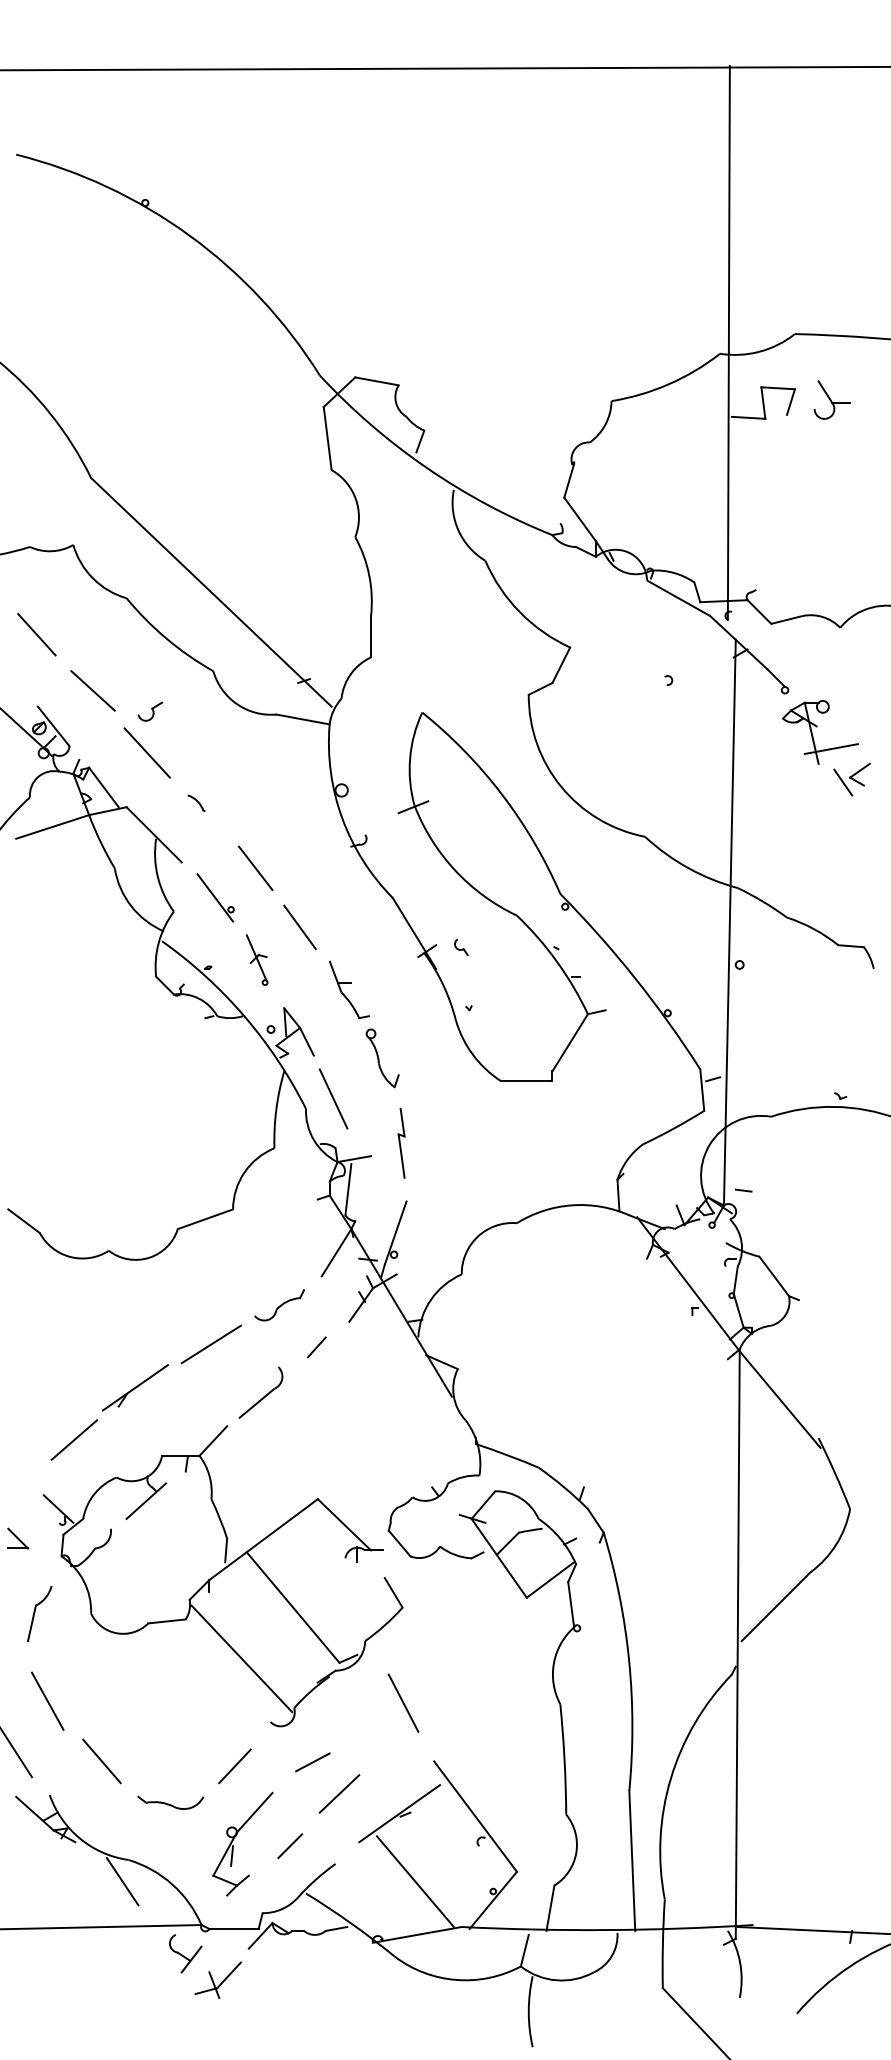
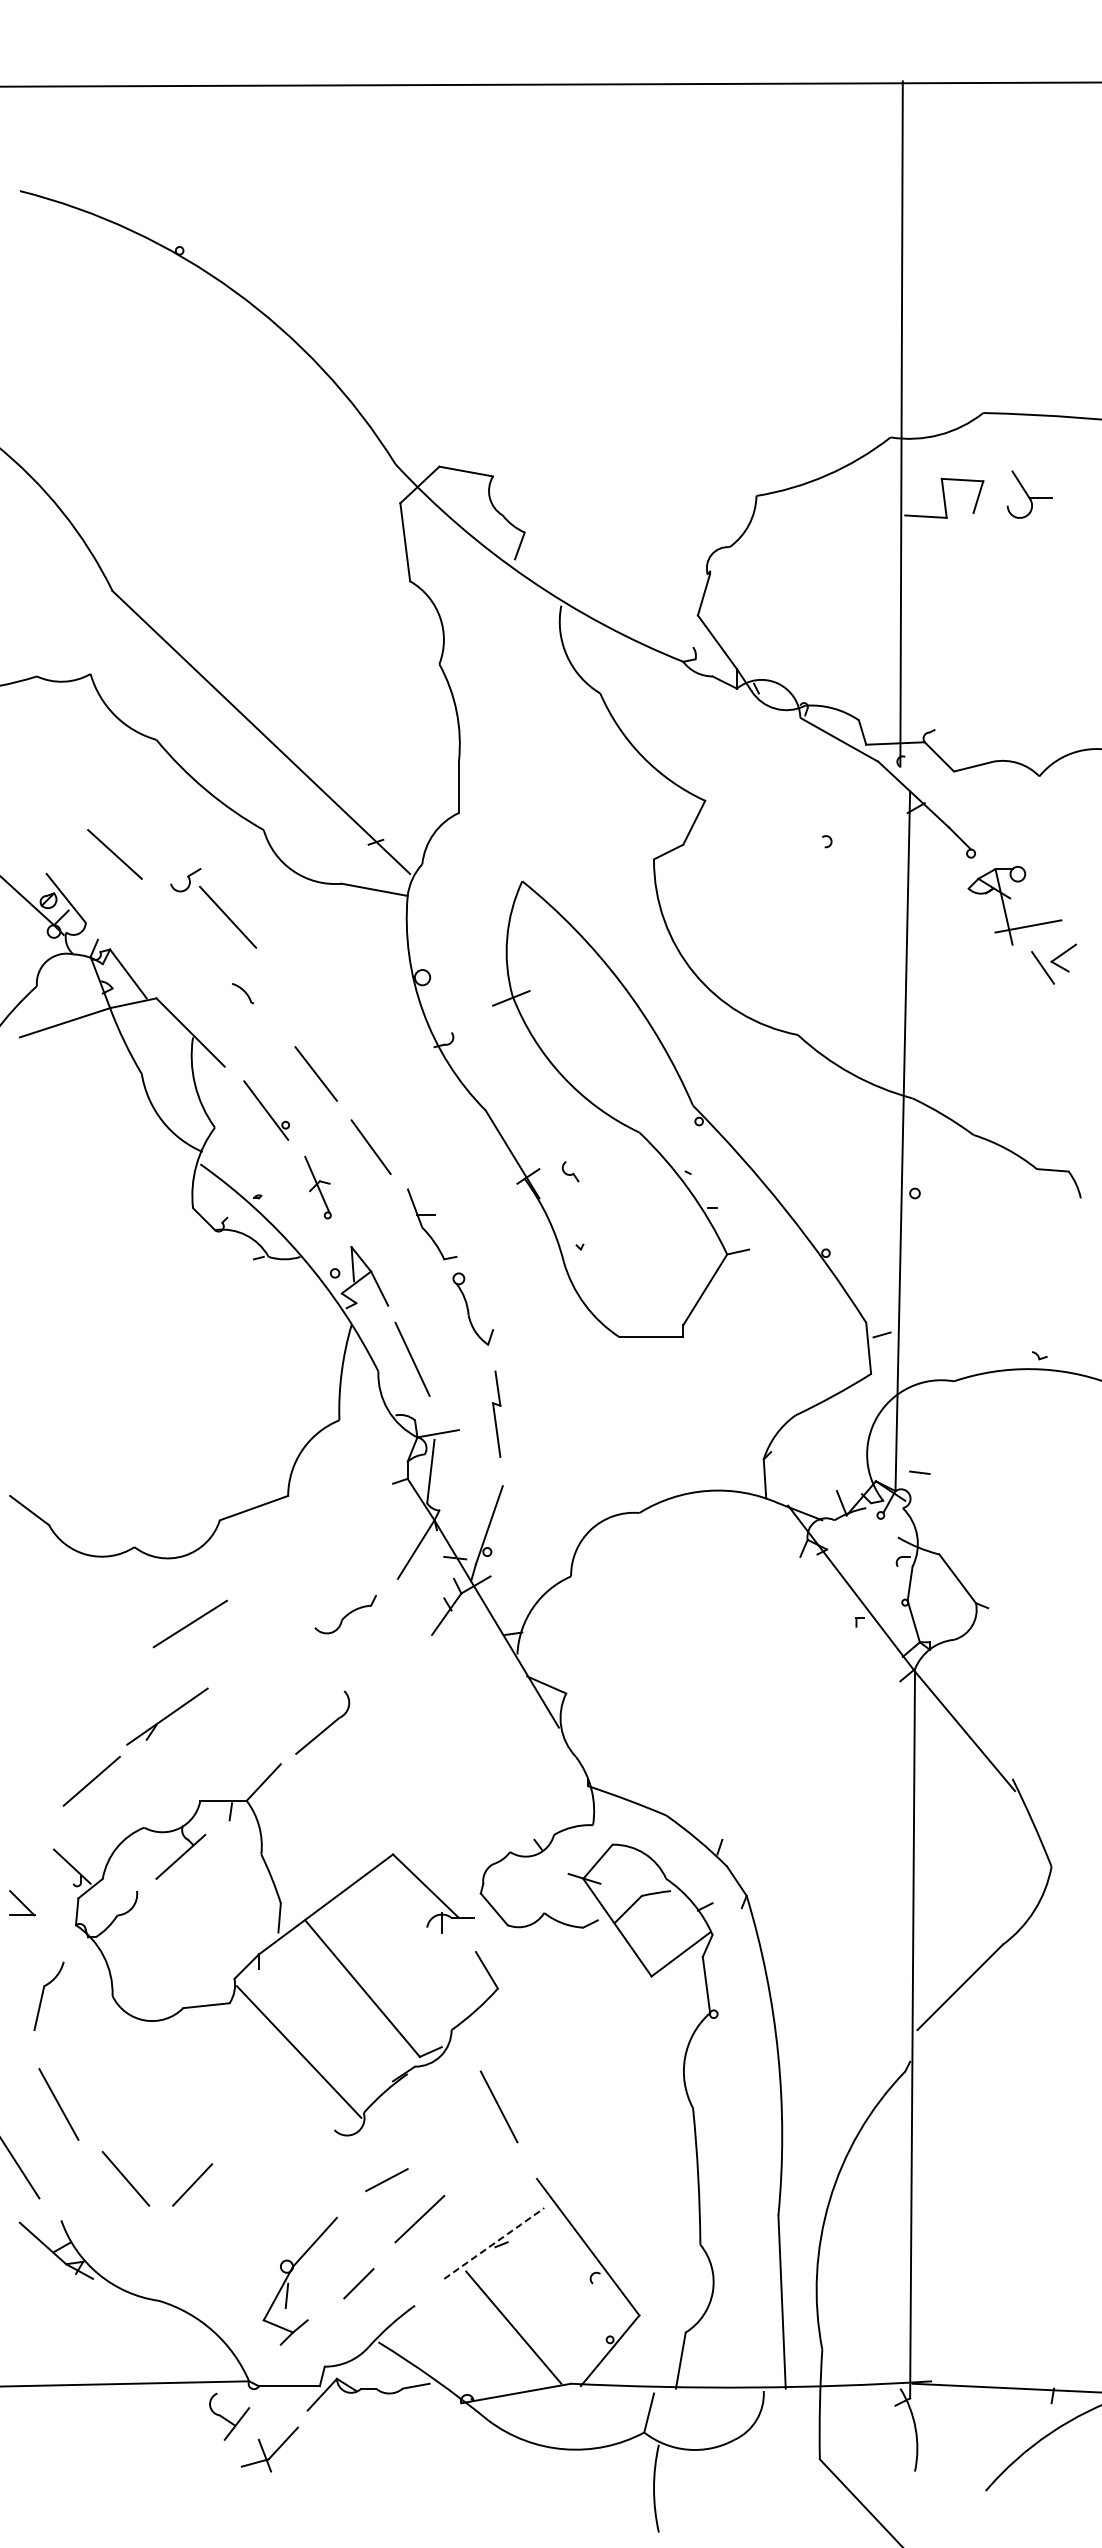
line: (36, 634) -> (45, 784), removed
line: (147, 752) -> (228, 916), moved
line: (210, 1344) -> (189, 1623), moved
line: (316, 1347) -> (391, 1666), removed
line: (234, 1765) -> (192, 2184), moved
part: (171, 1802) -> (211, 2229), removed
line: (399, 1813) -> (494, 2243), solid -> dashed
line: (122, 1881) -> (151, 2327), removed

